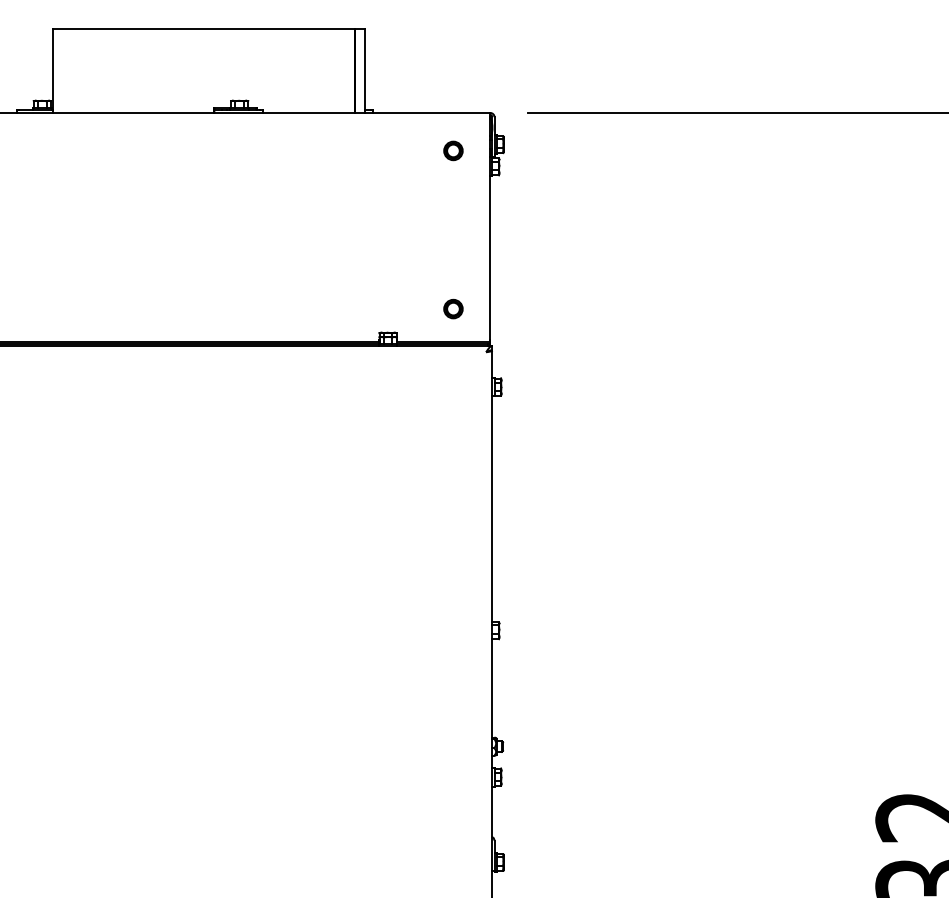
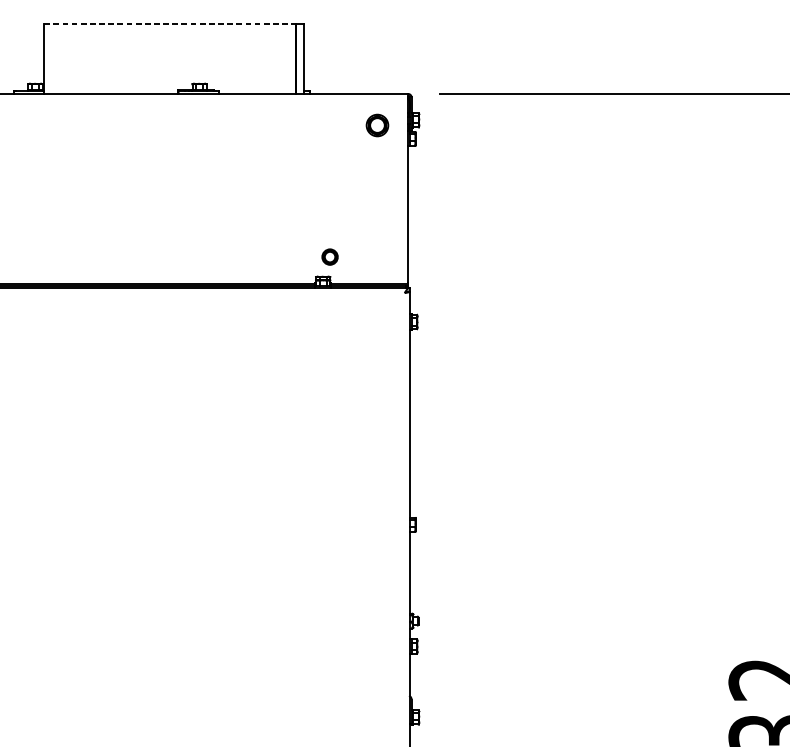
line: (204, 28) -> (170, 23), solid -> dashed
part: (453, 150) -> (377, 125), size x1.4
part: (453, 308) -> (330, 256), moved

